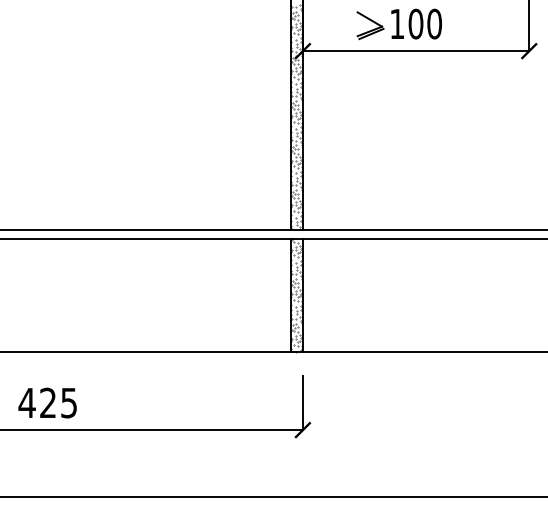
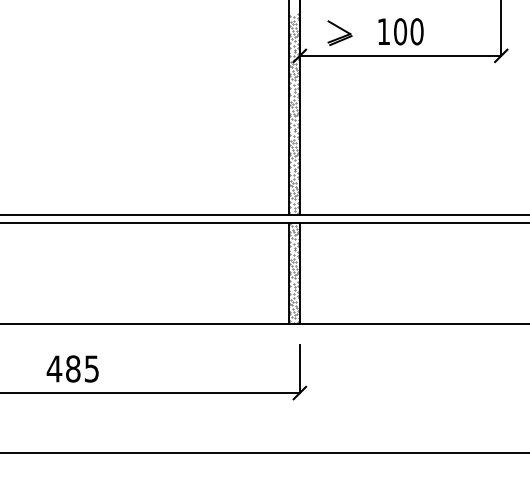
part: (369, 24) -> (339, 32), moved
text: (48, 402) -> (73, 368), 425 -> 485

